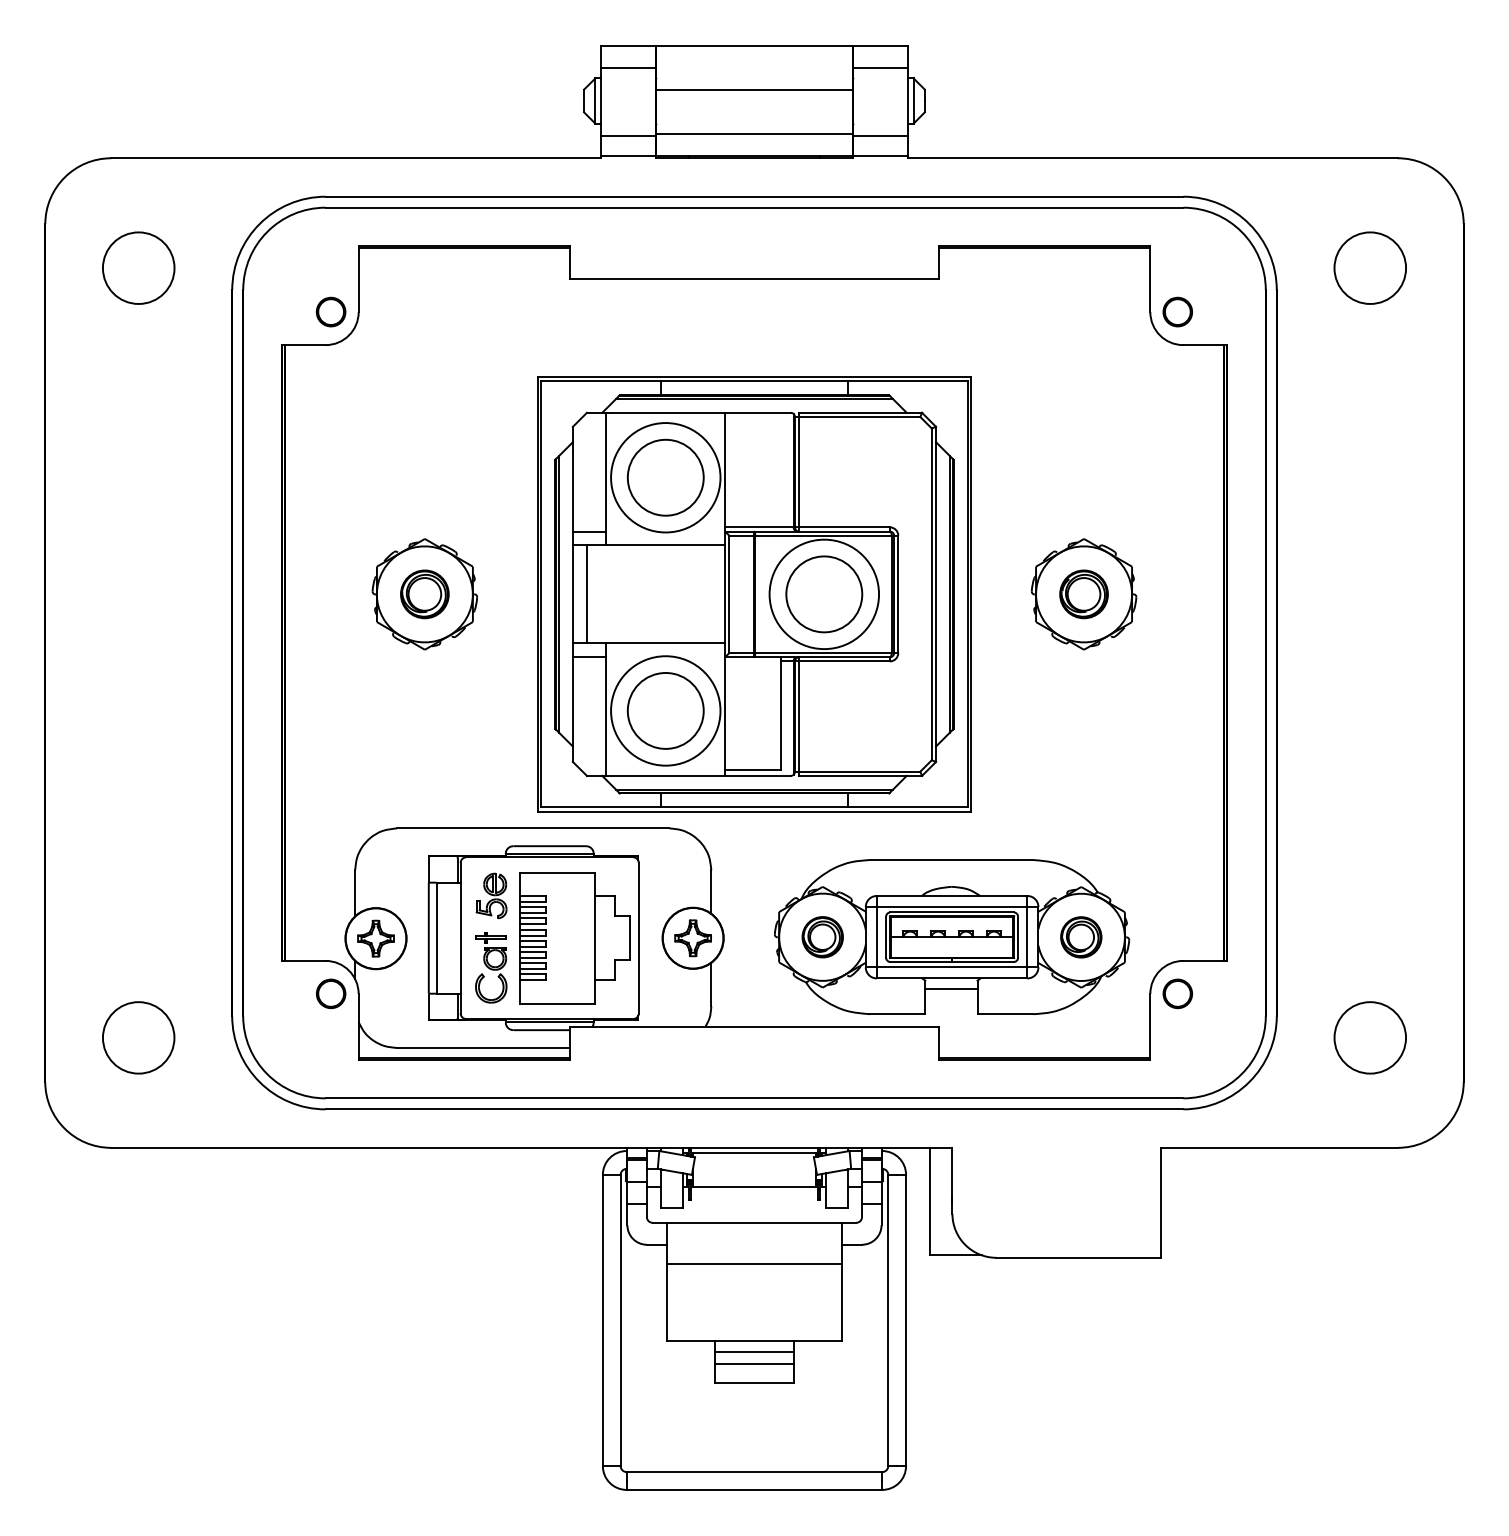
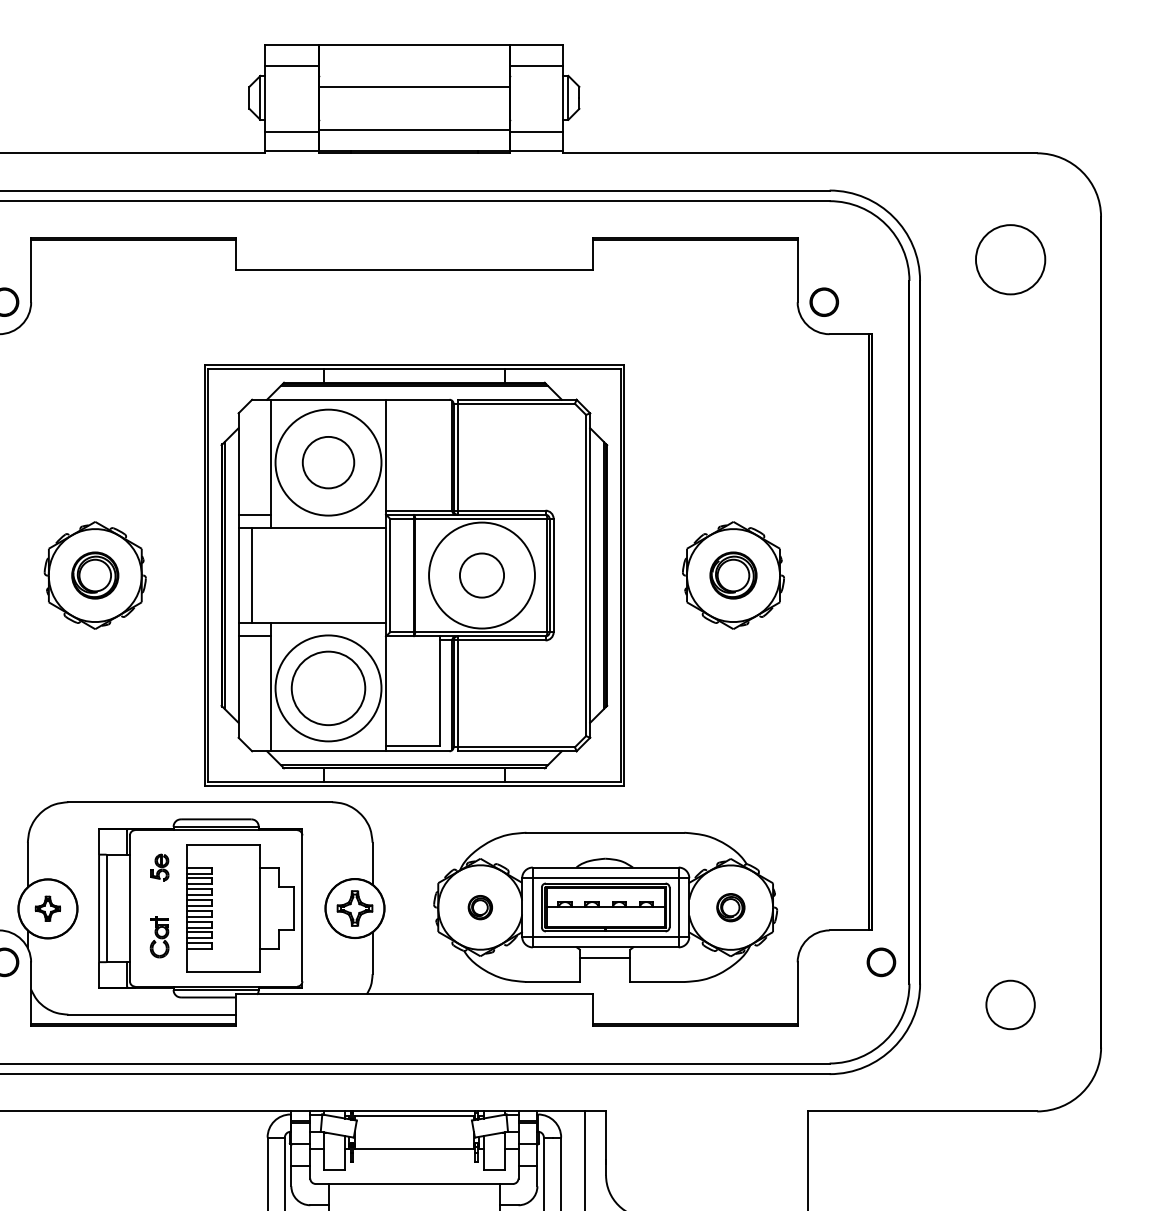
circle: (665, 477) -> (328, 462), size x0.7
circle: (824, 594) -> (482, 575), size x0.6
part: (491, 895) -> (159, 867), size x0.6
part: (822, 937) -> (480, 907), size x0.6
part: (1081, 937) -> (731, 907), size x0.7
part: (375, 938) -> (47, 908), size x0.7
part: (491, 967) -> (159, 936), size x0.6
part: (1177, 993) -> (881, 961), moved
circle: (1370, 1037) -> (1010, 1004), size x0.7

